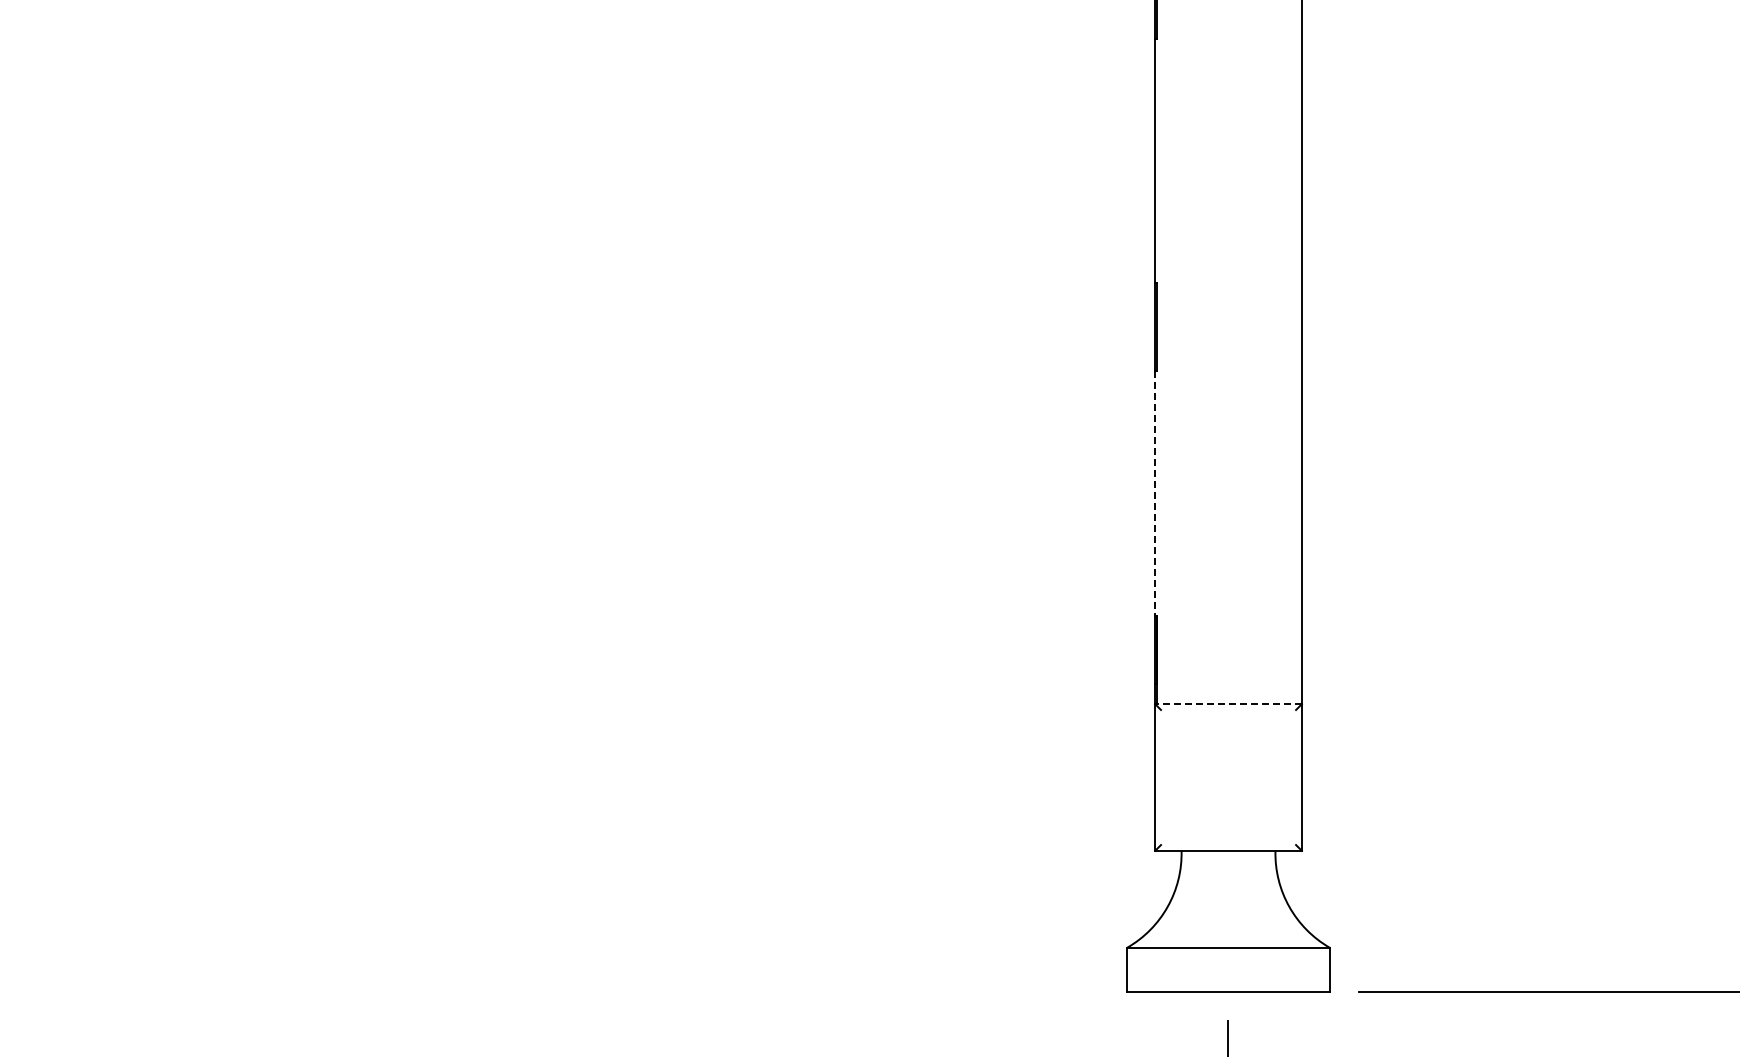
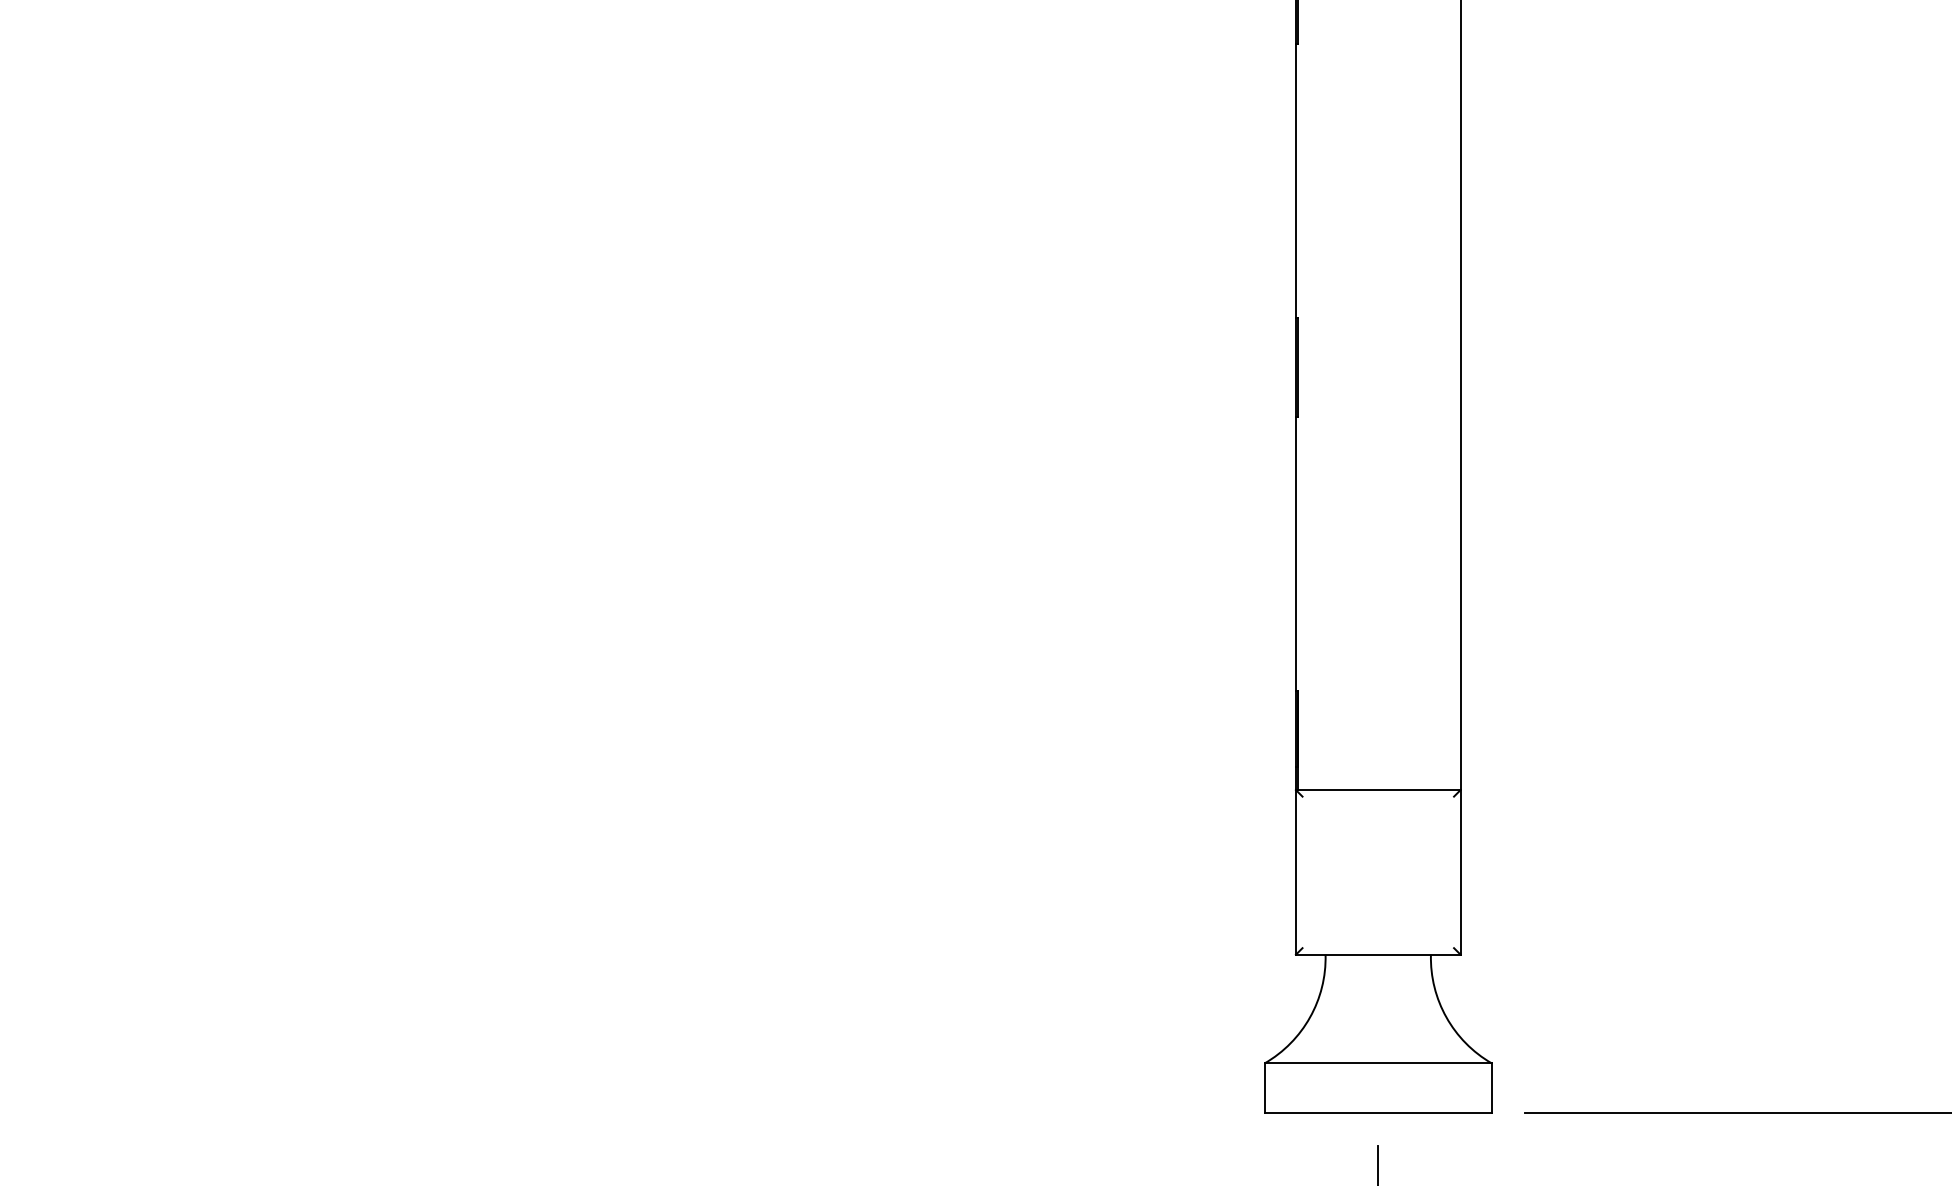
line: (1155, 494) -> (1296, 554), dashed -> solid
line: (1228, 704) -> (1378, 790), dashed -> solid

